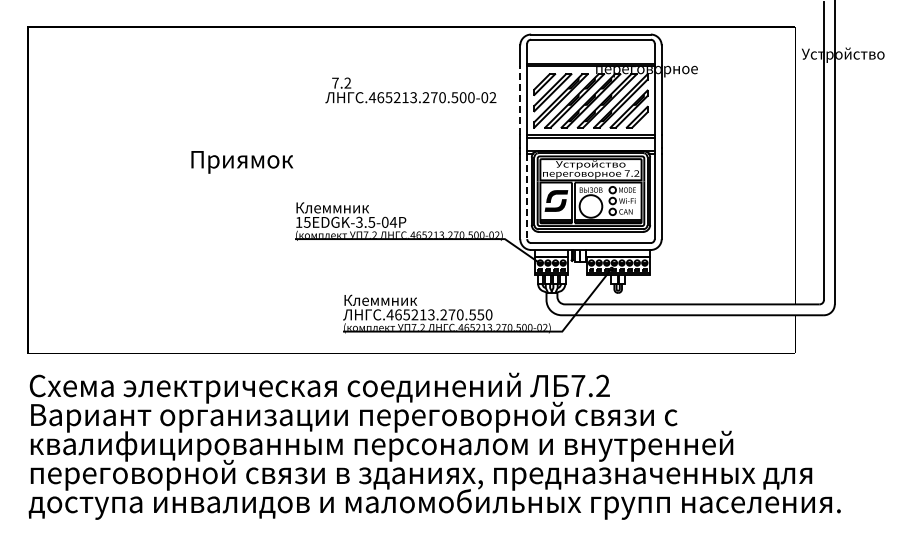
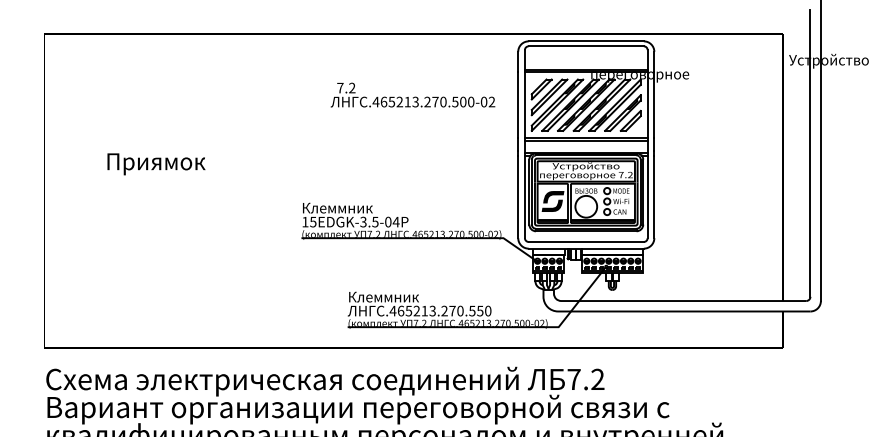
line: (520, 100) -> (518, 104), dashed -> solid
text: (242, 162) -> (156, 164), moved
line: (527, 196) -> (525, 197), dashed -> solid

